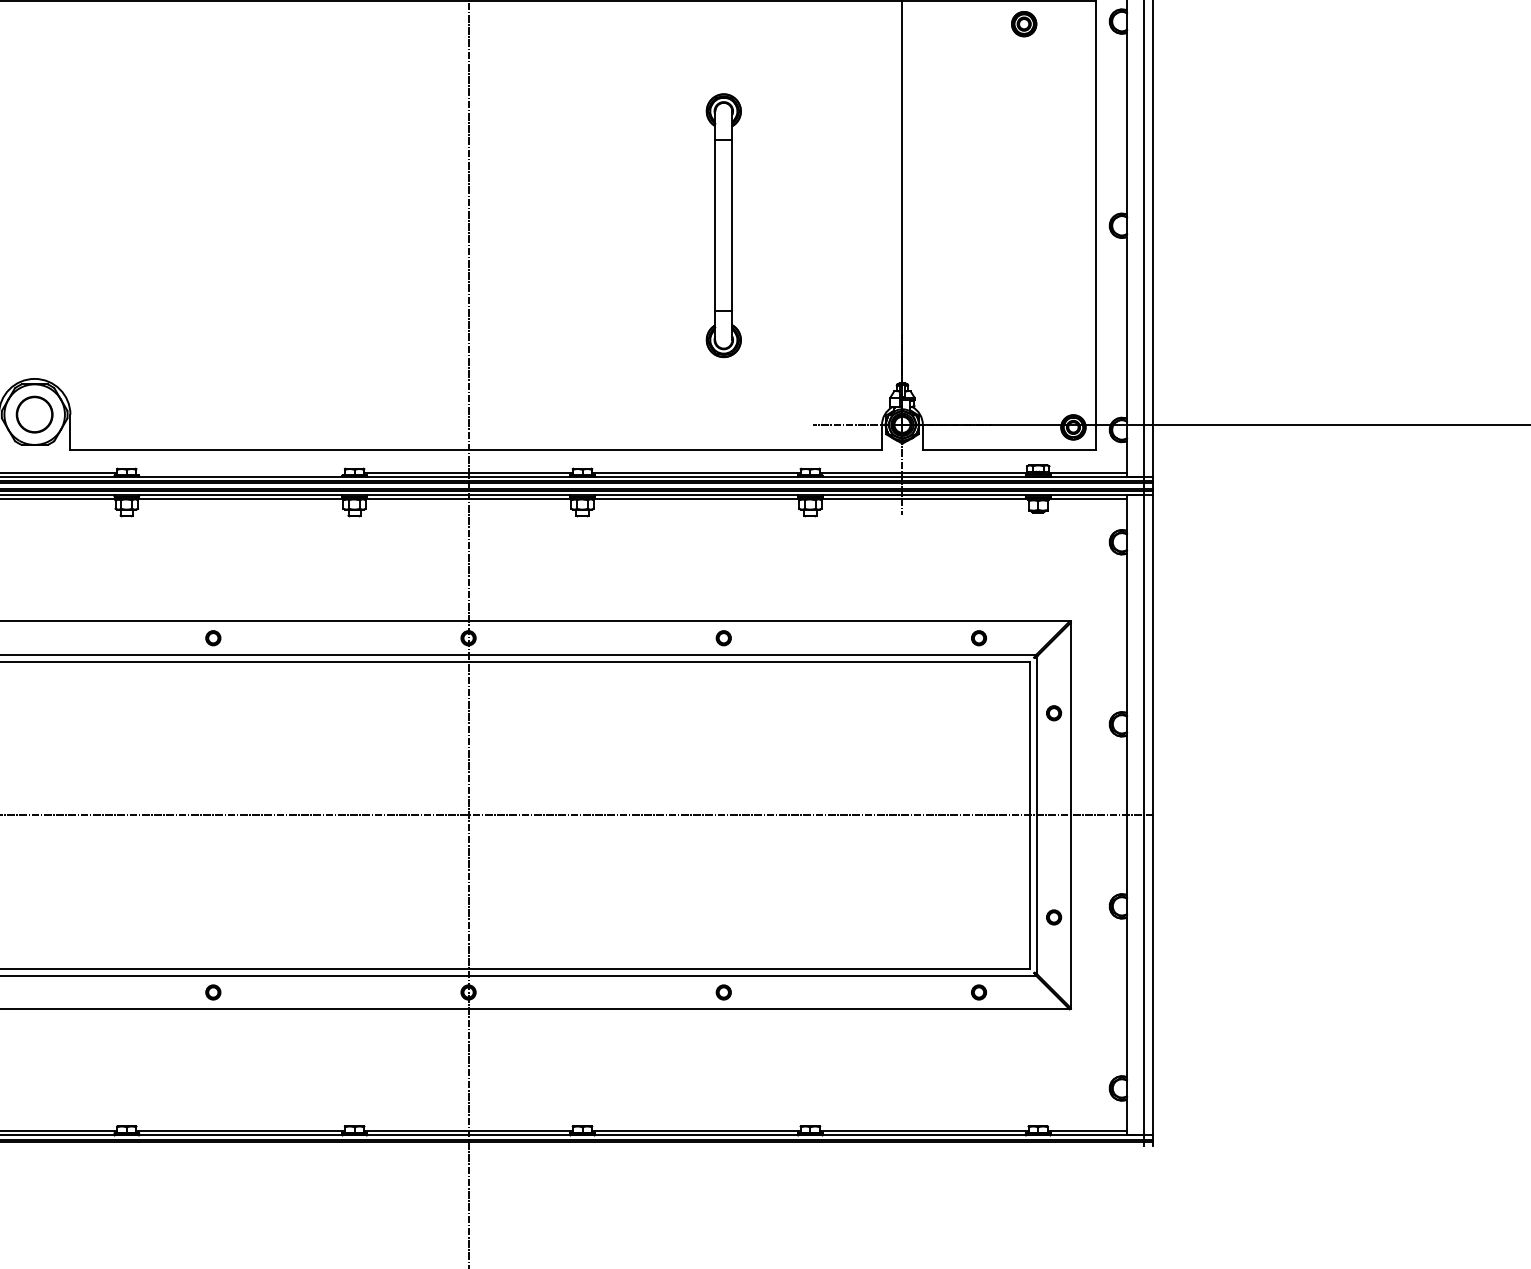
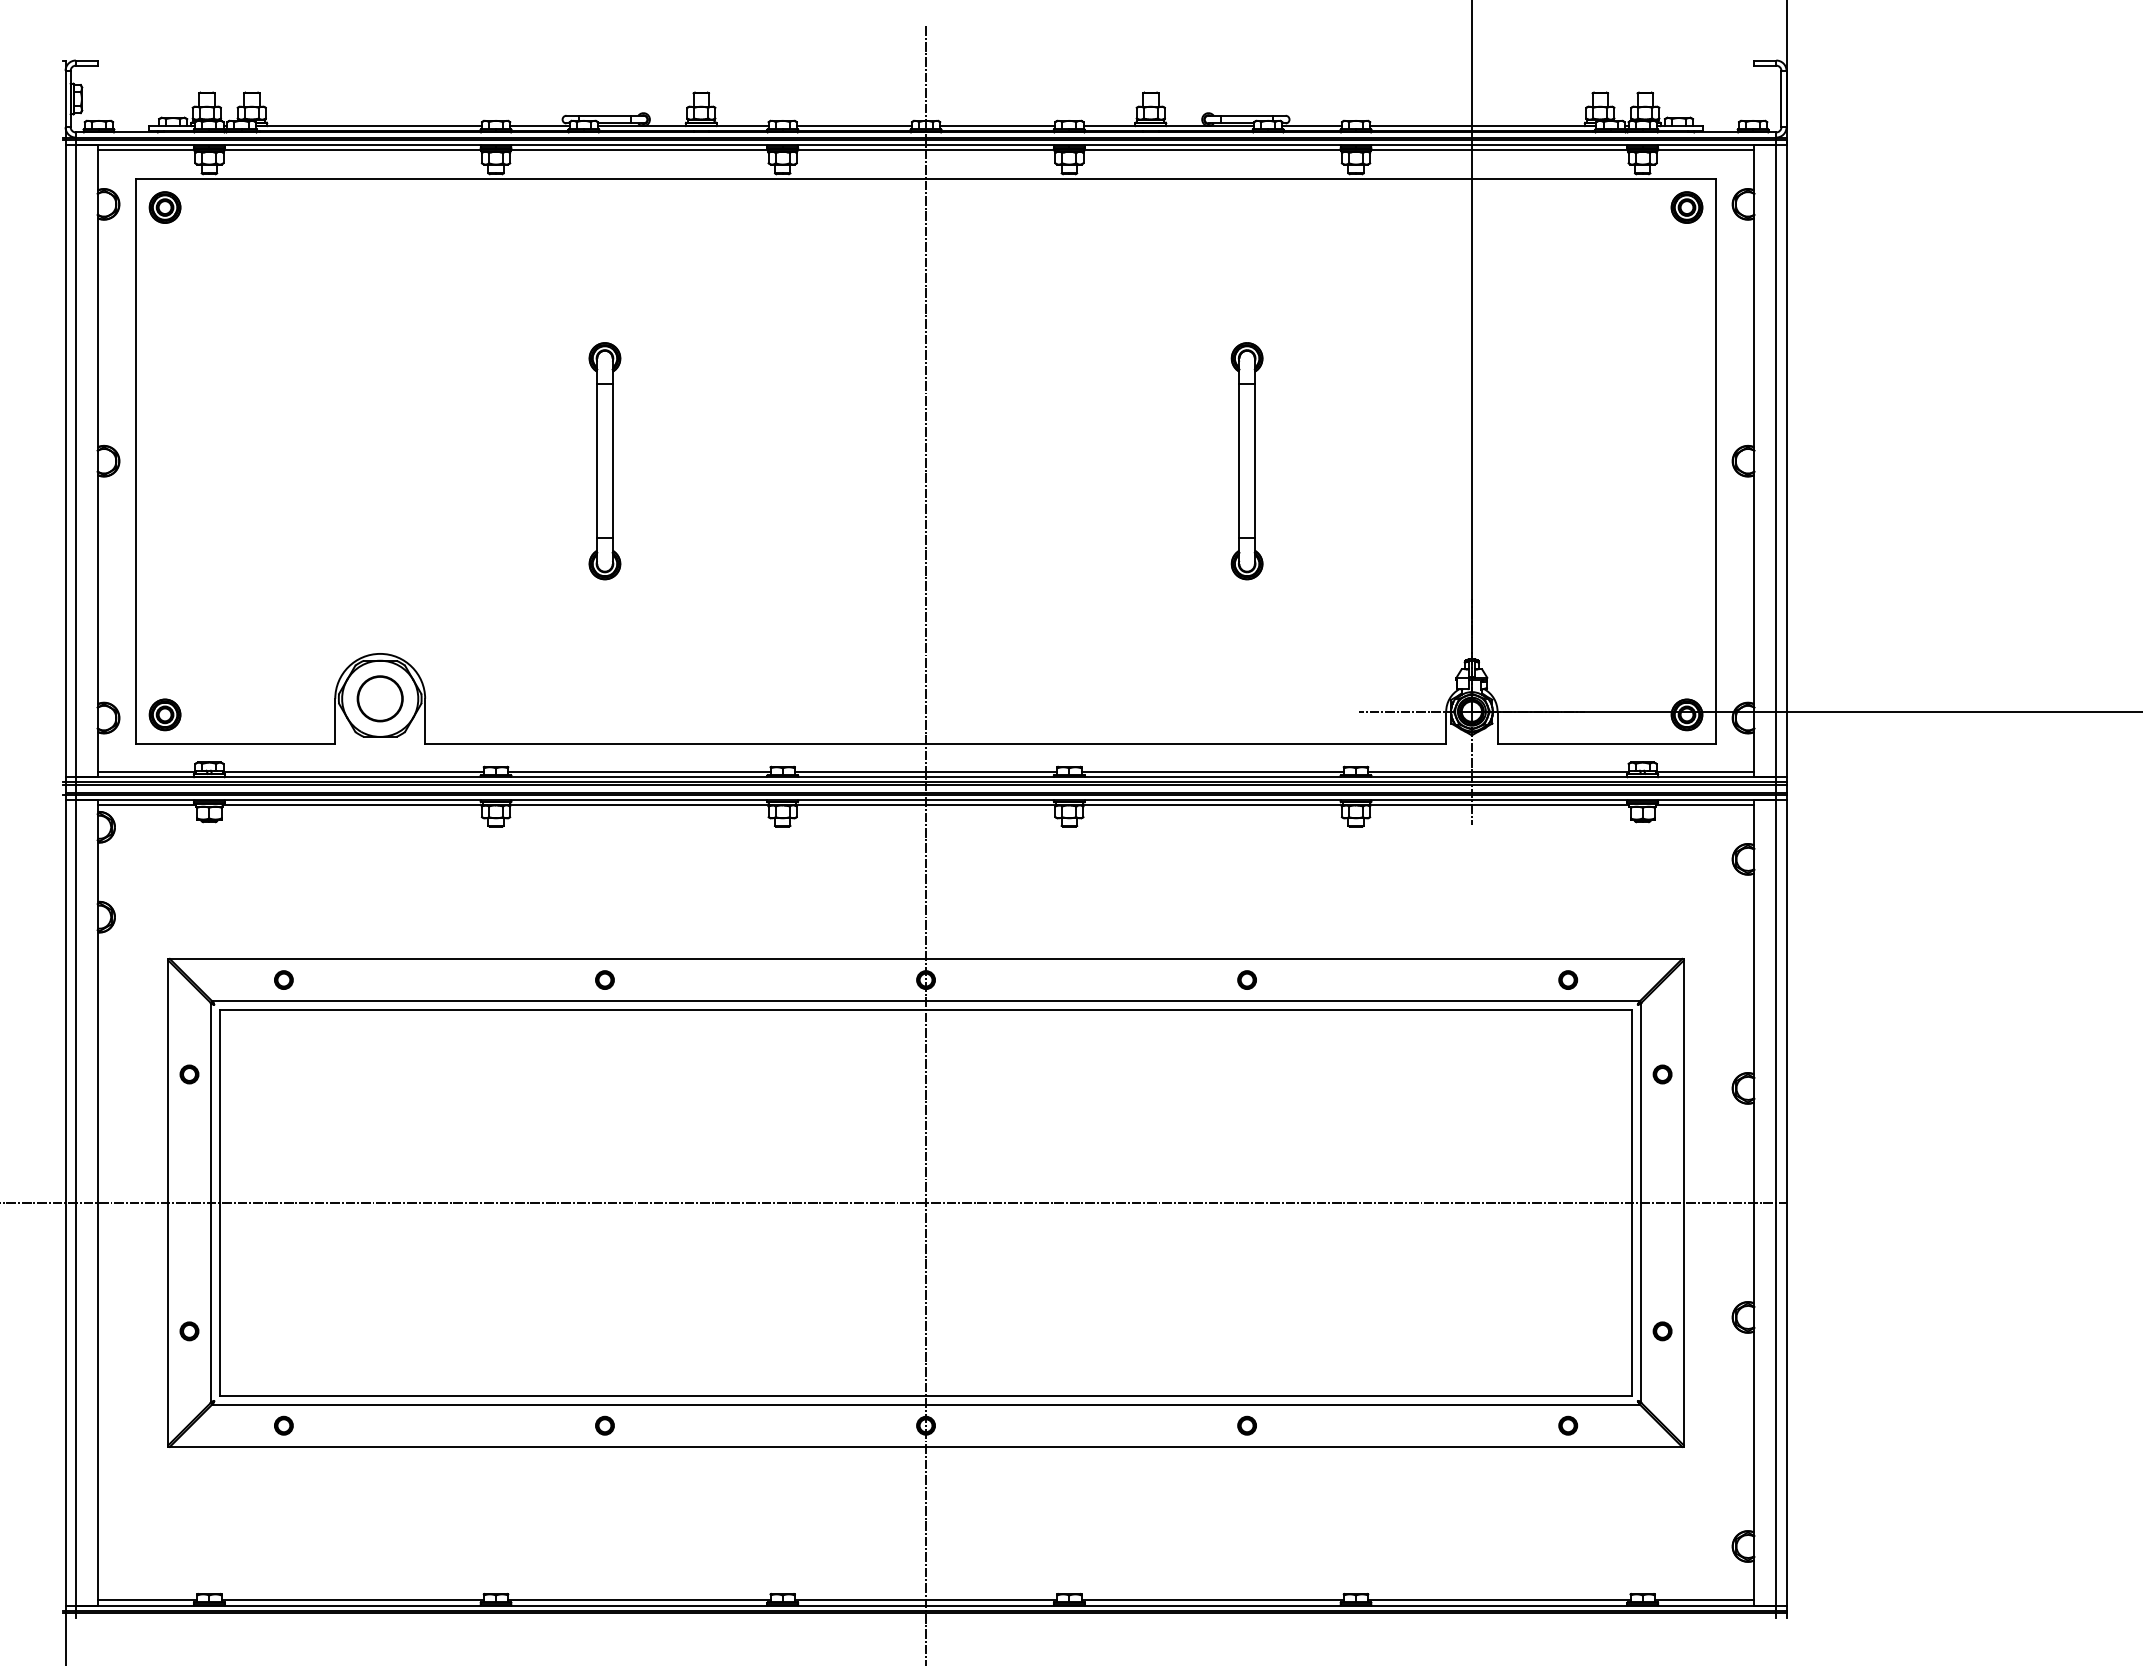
part: (1023, 24) -> (1686, 207), moved
part: (212, 226) -> (604, 461), added
part: (723, 226) -> (1246, 461), size x0.71
line: (240, 473) -> (639, 772), added

